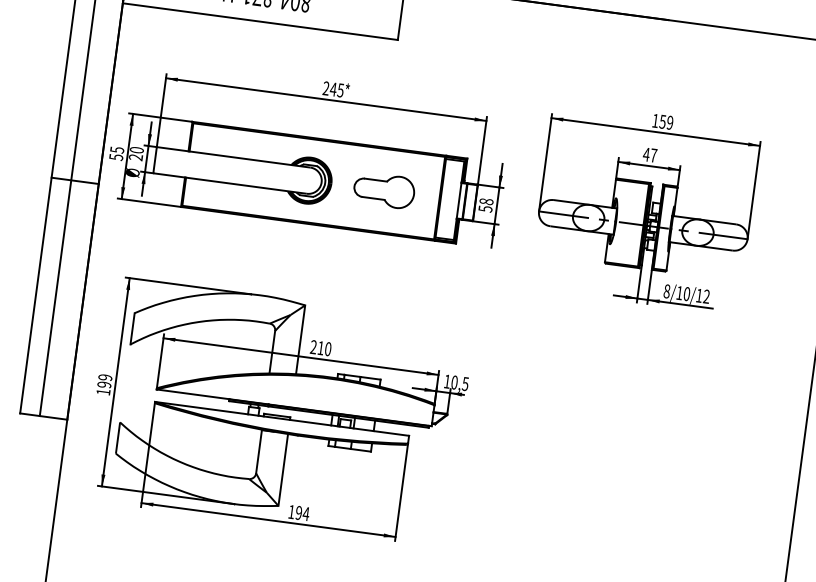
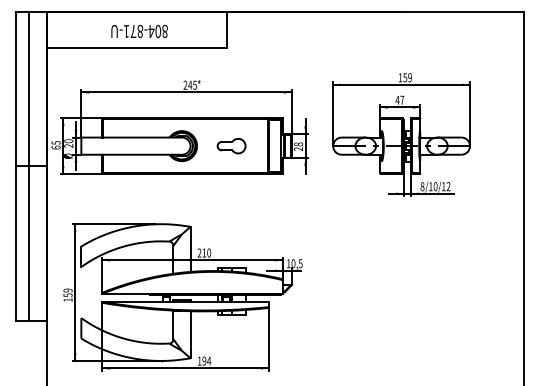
text: (115, 156) -> (55, 147), 55 -> 65
part: (383, 191) -> (231, 146), size x0.71
text: (485, 209) -> (298, 149), 58 -> 28
text: (103, 385) -> (67, 295), 199 -> 159

